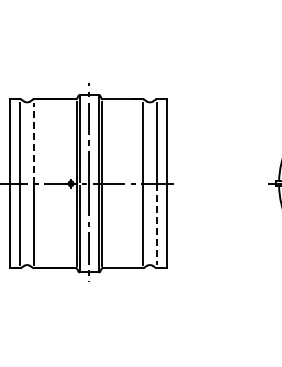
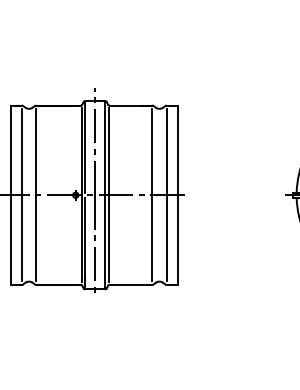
line: (33, 142) -> (35, 151), dashed -> solid
line: (156, 224) -> (166, 238), dashed -> solid

